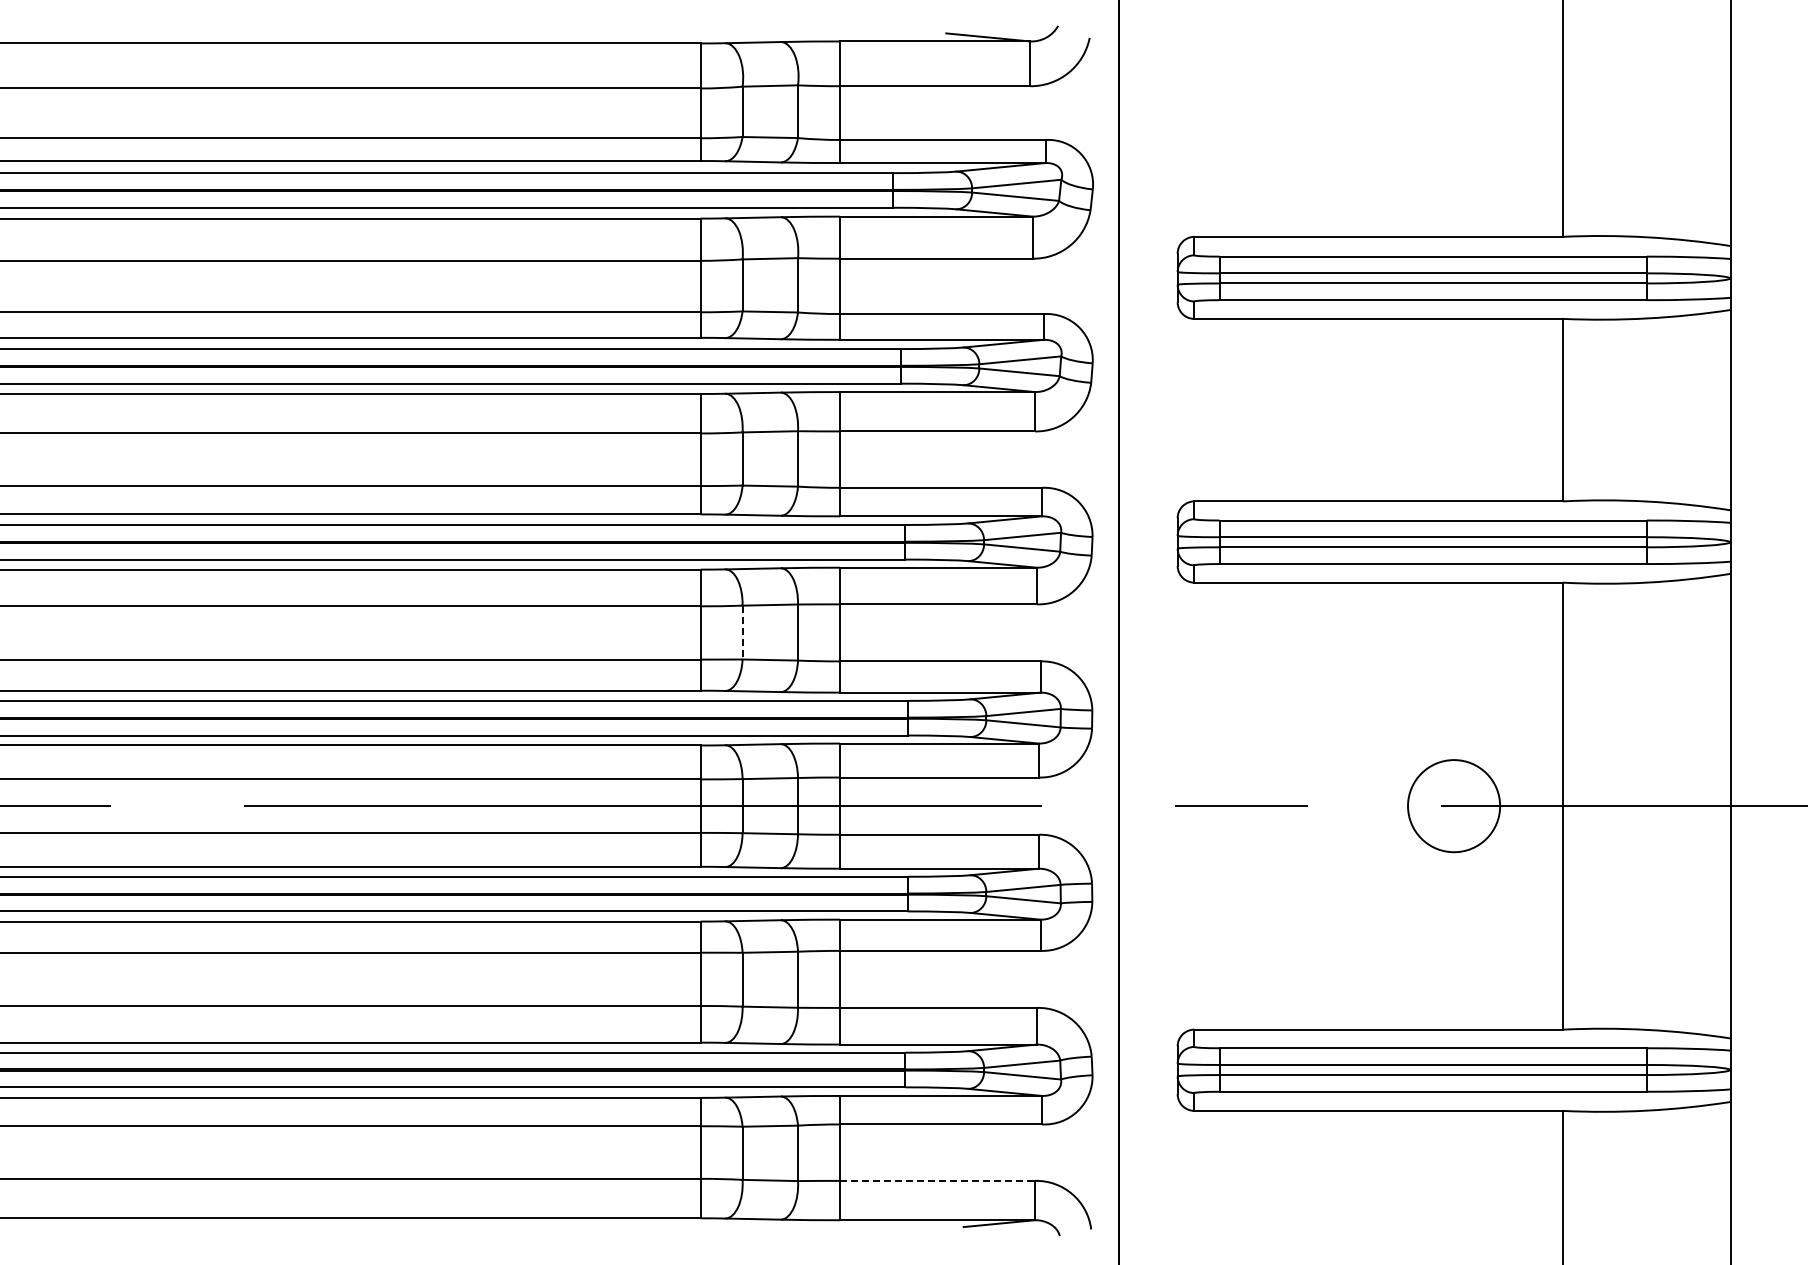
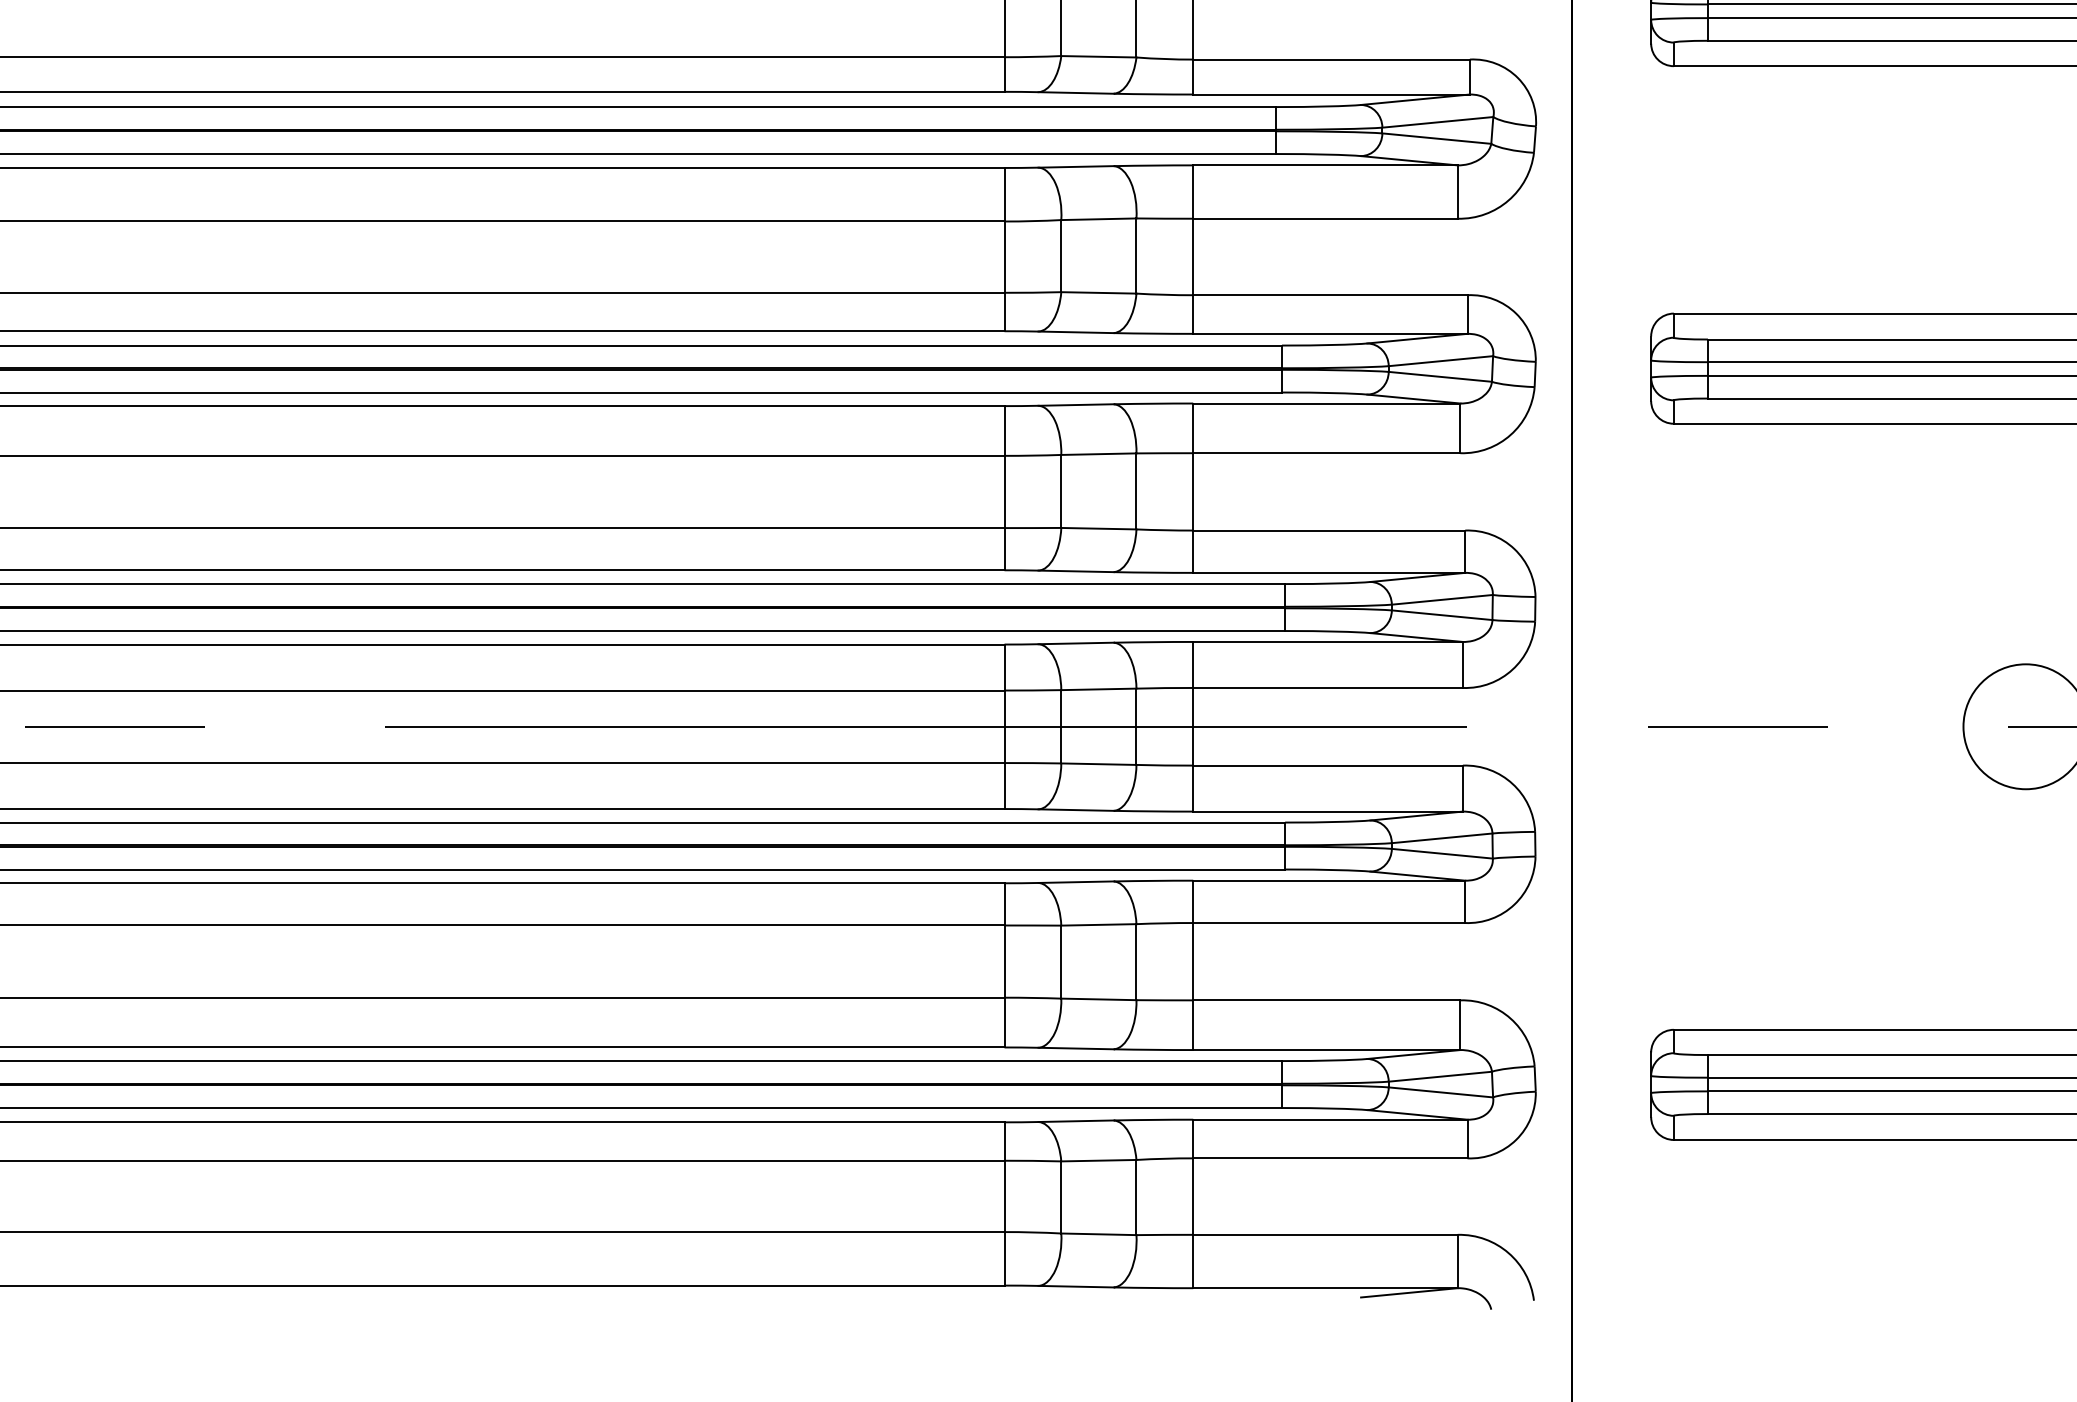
line: (742, 632) -> (1061, 491), dashed -> solid
line: (937, 1180) -> (1325, 1234), dashed -> solid

